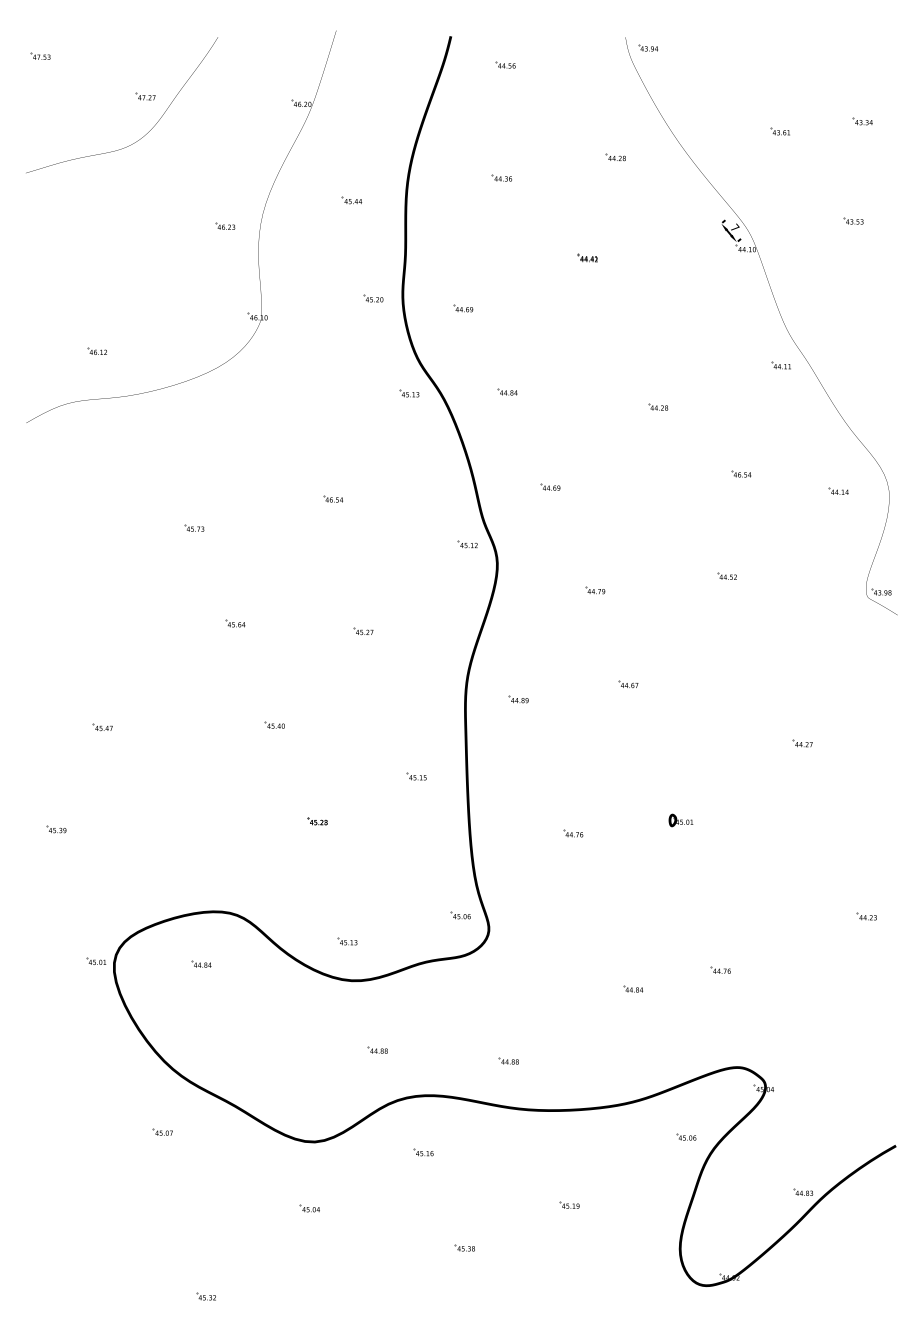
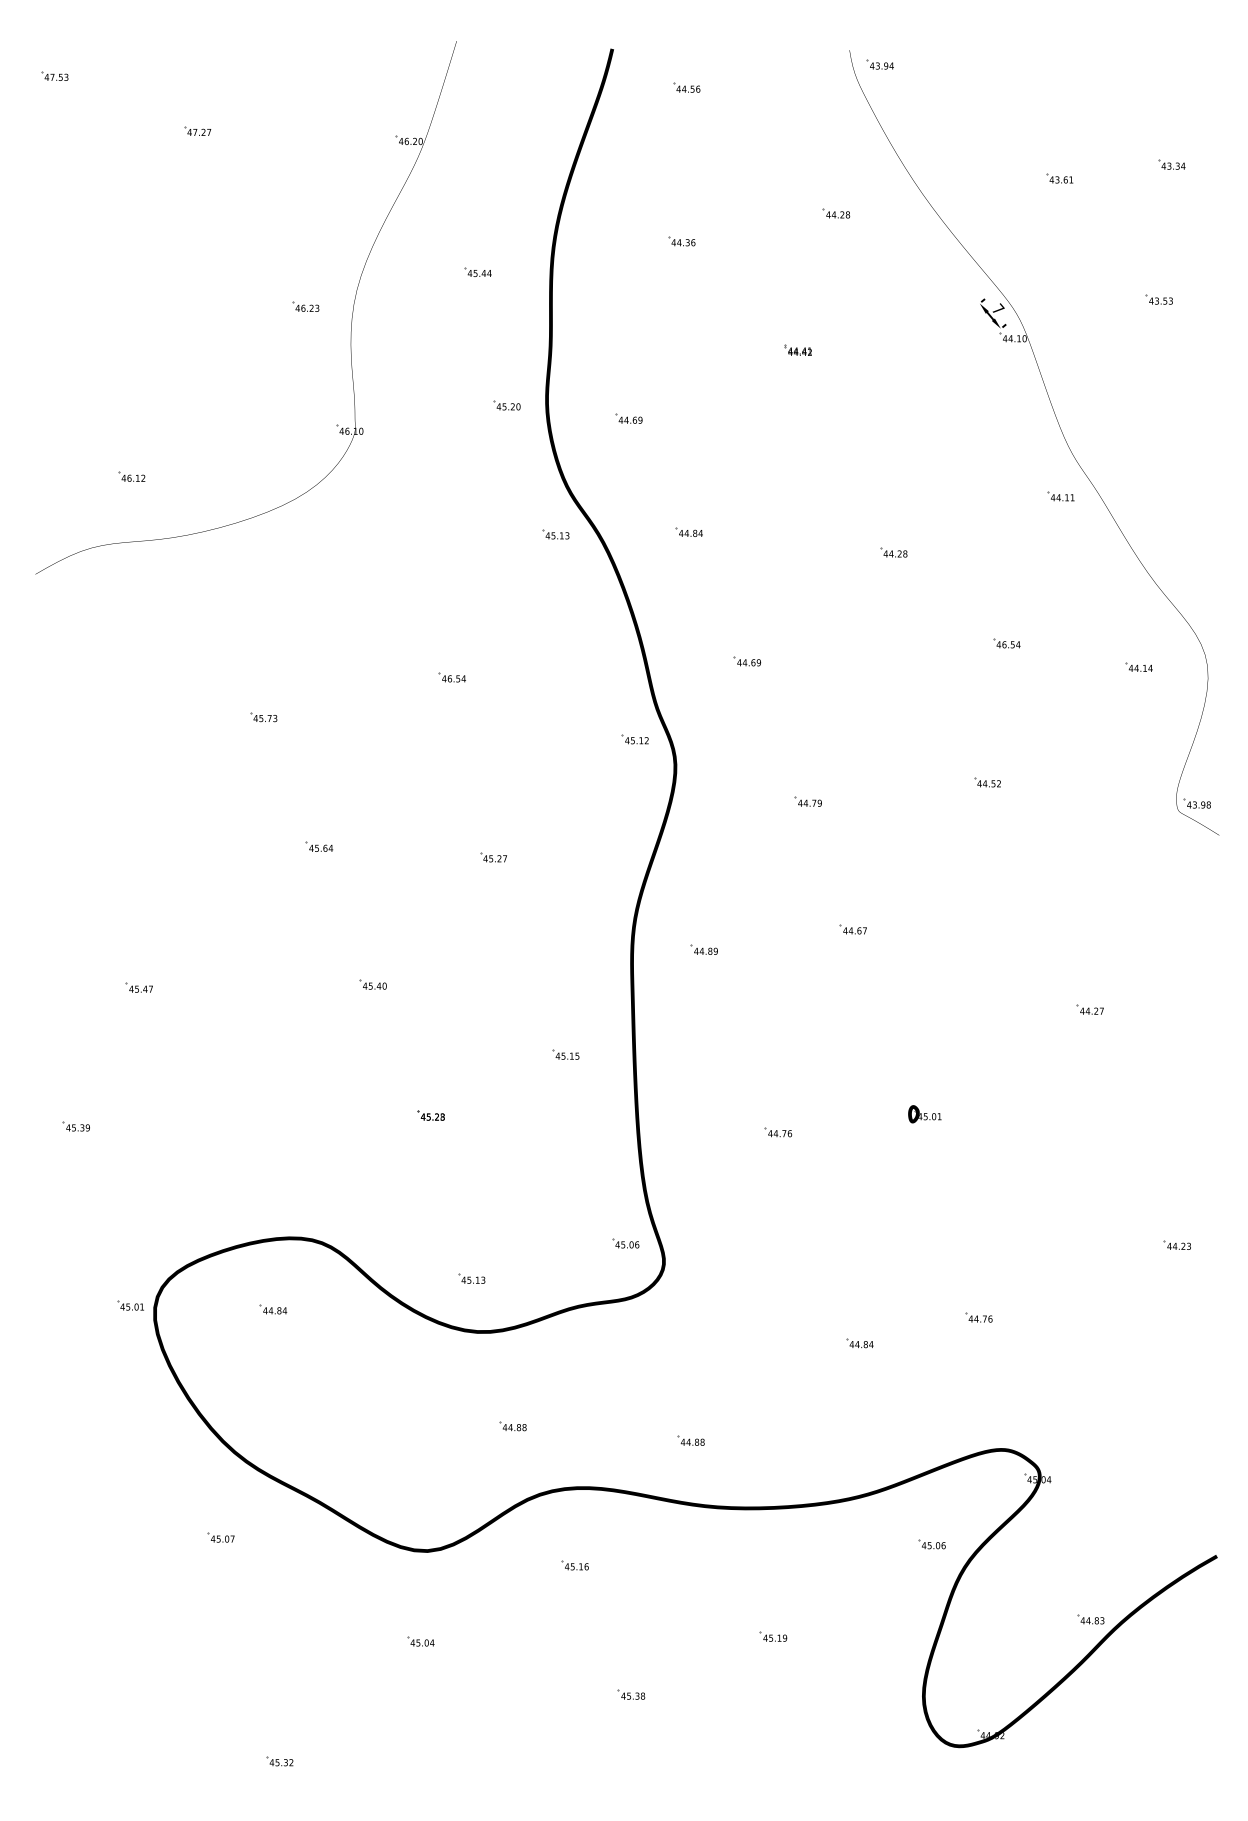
curve: (146, 133) -> (198, 181), removed

